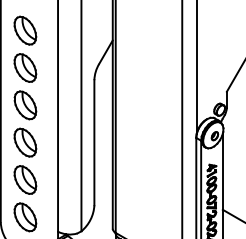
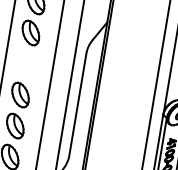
part: (25, 105) -> (25, 64), removed

